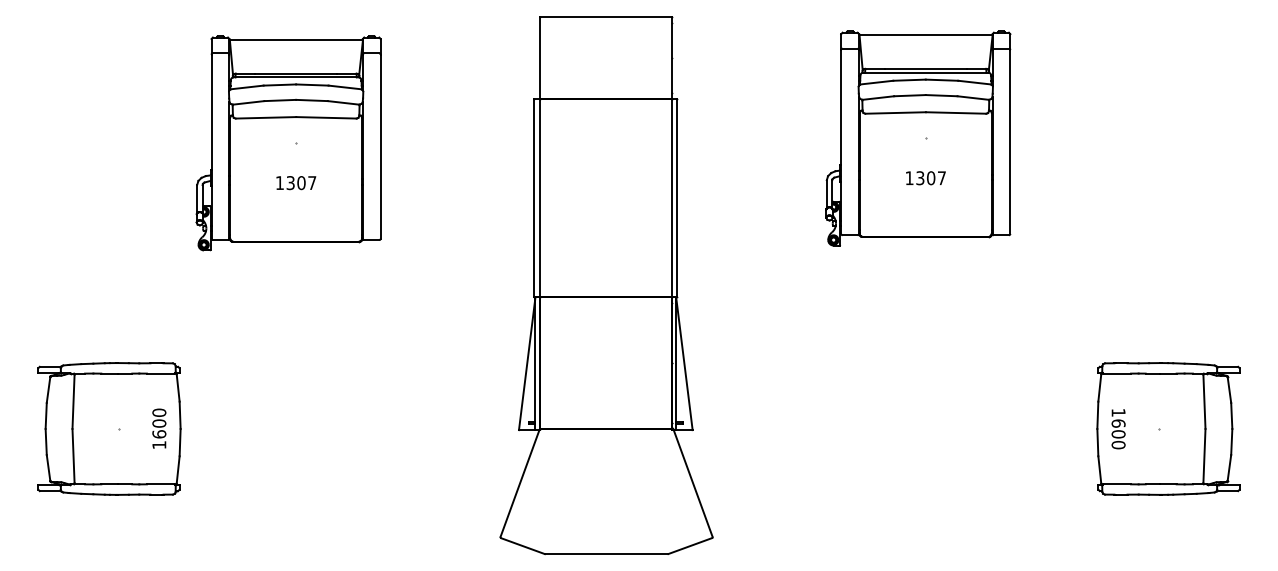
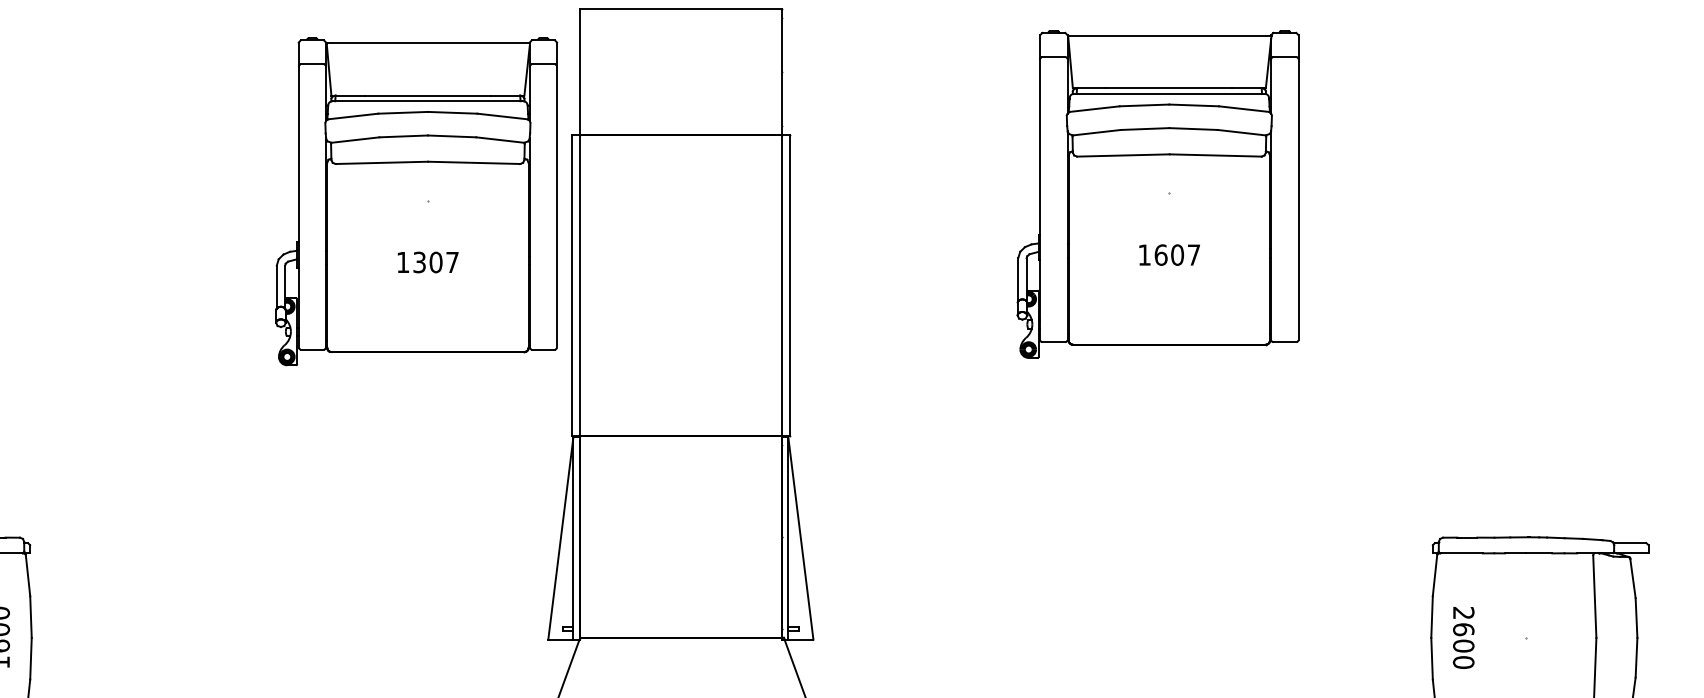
part: (288, 143) -> (416, 202), moved
text: (920, 178) -> (1161, 255), 1307 -> 1607
text: (1118, 412) -> (1463, 612), 1600 -> 2600

